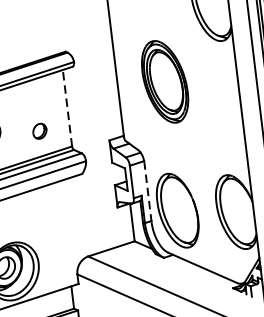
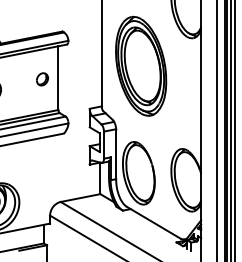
part: (165, 80) -> (141, 65), size x1.43
line: (67, 108) -> (58, 78), dashed -> solid
part: (39, 131) -> (42, 79), moved
line: (148, 192) -> (116, 155), dashed -> solid

